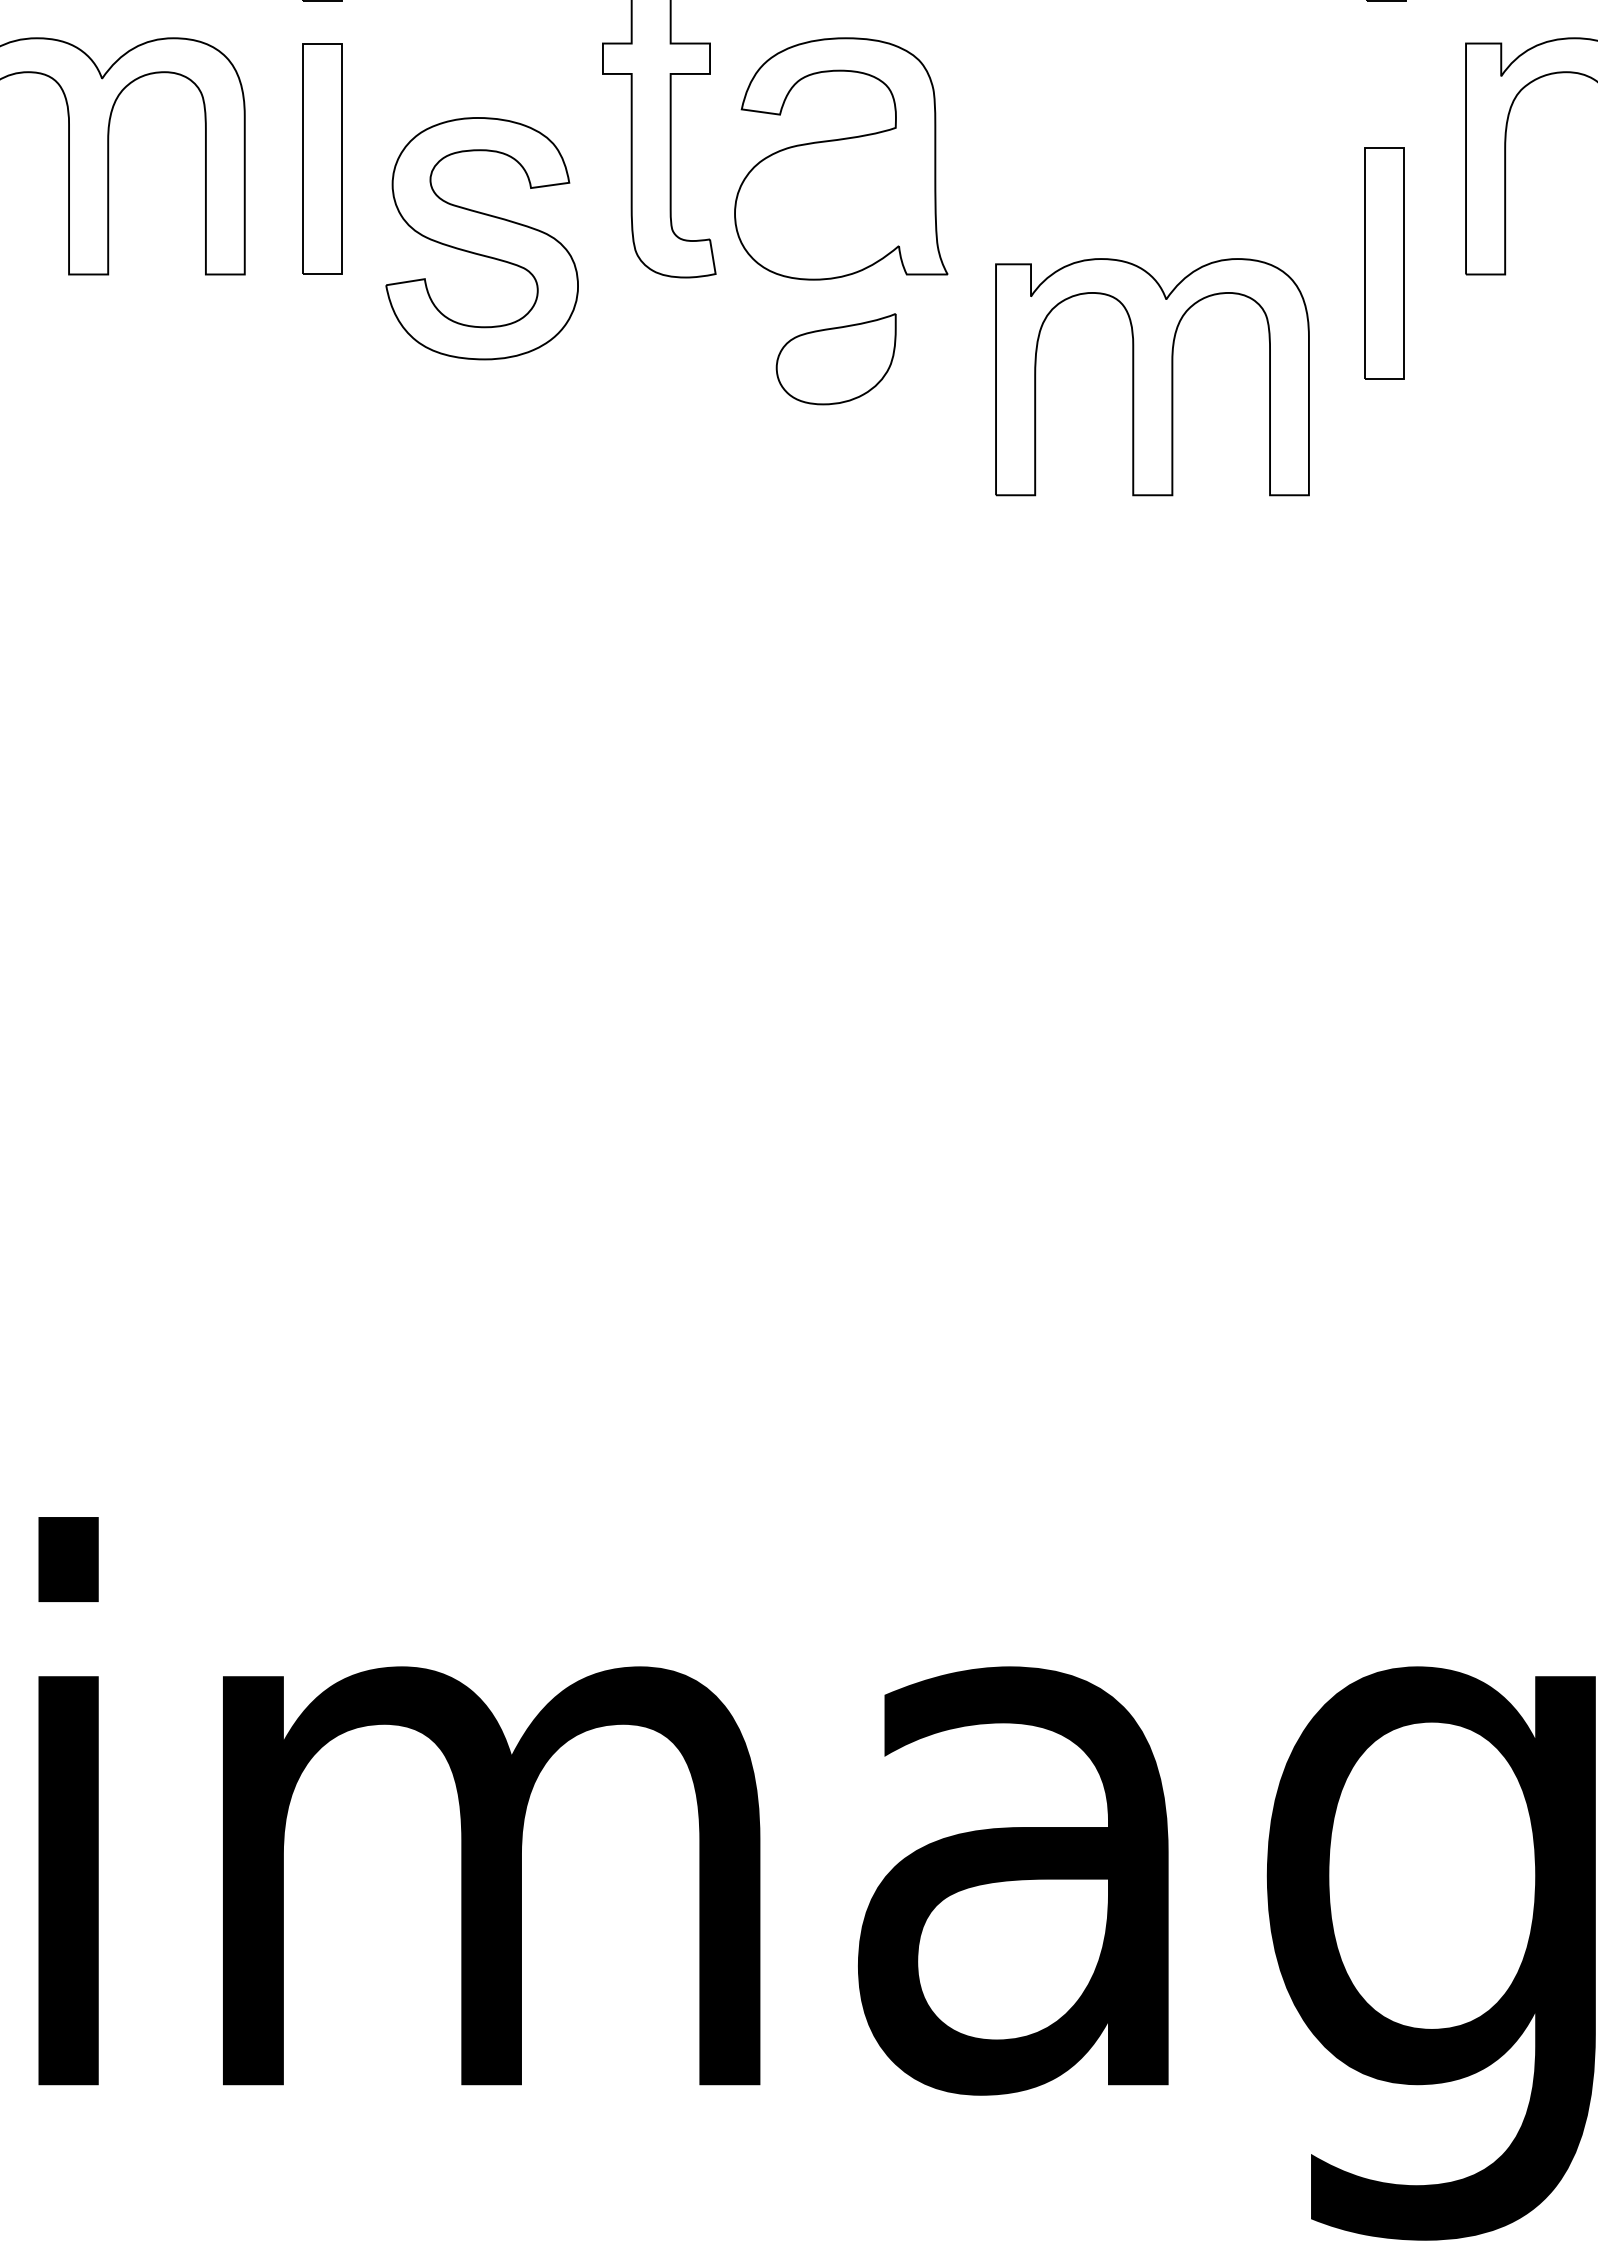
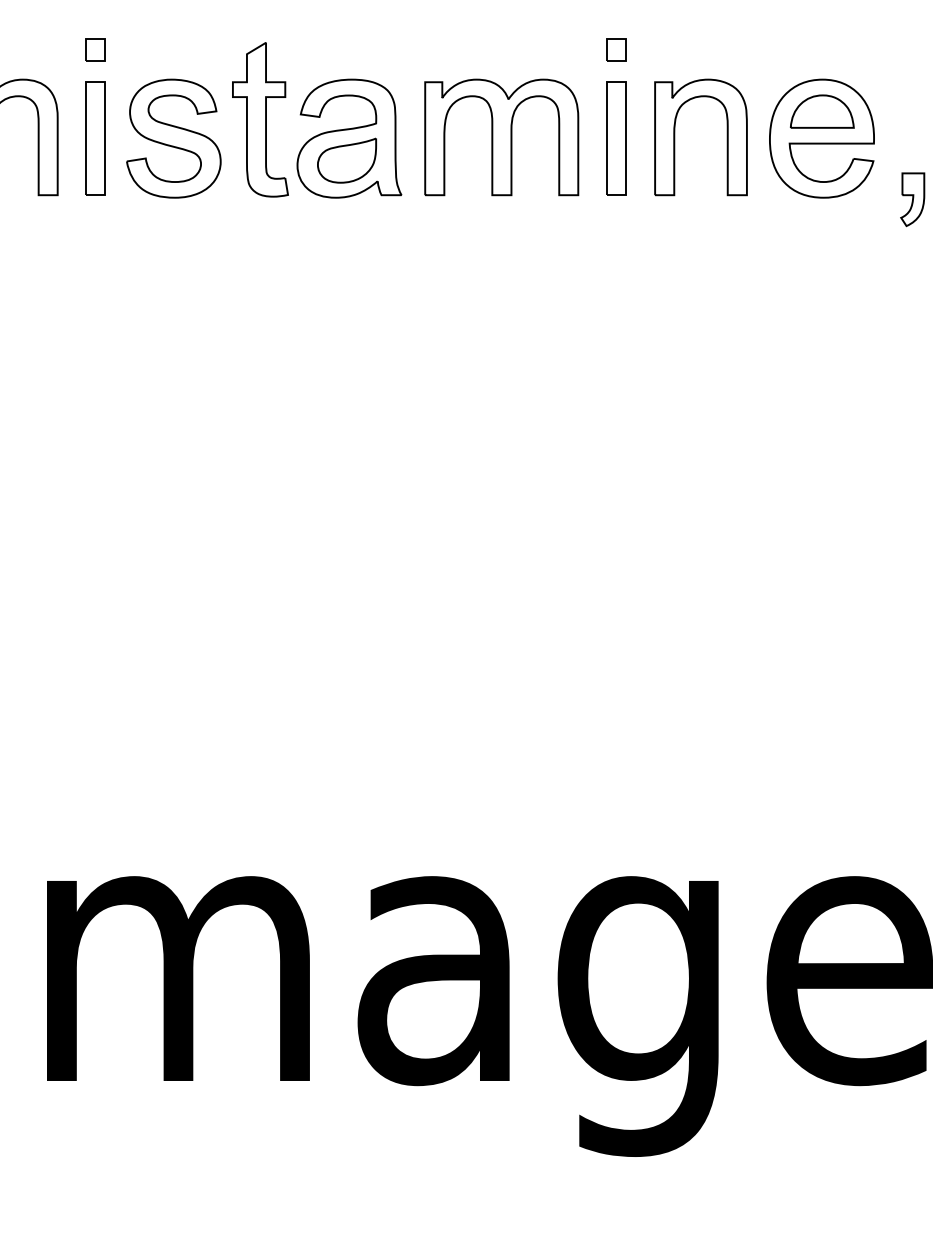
part: (481, 238) -> (173, 138), moved
part: (1385, 262) -> (616, 138), moved
part: (835, 358) -> (346, 160), moved
part: (1151, 377) -> (501, 137), moved

